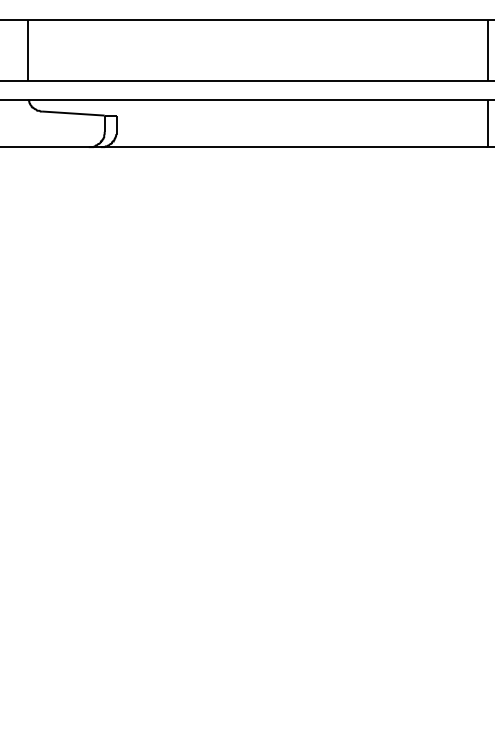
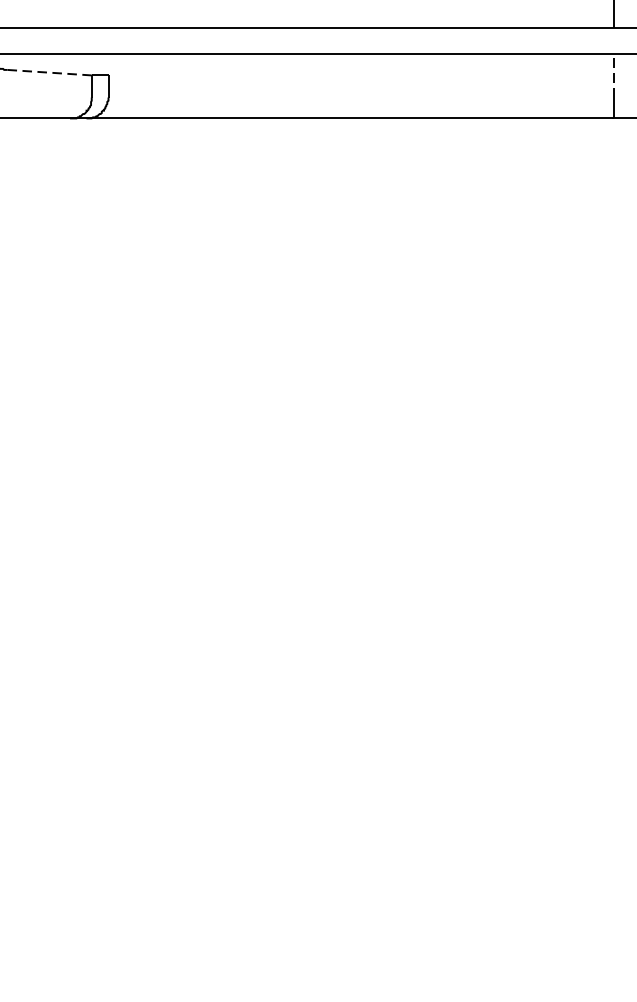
line: (73, 113) -> (49, 72), solid -> dashed
line: (487, 115) -> (613, 75), solid -> dashed

